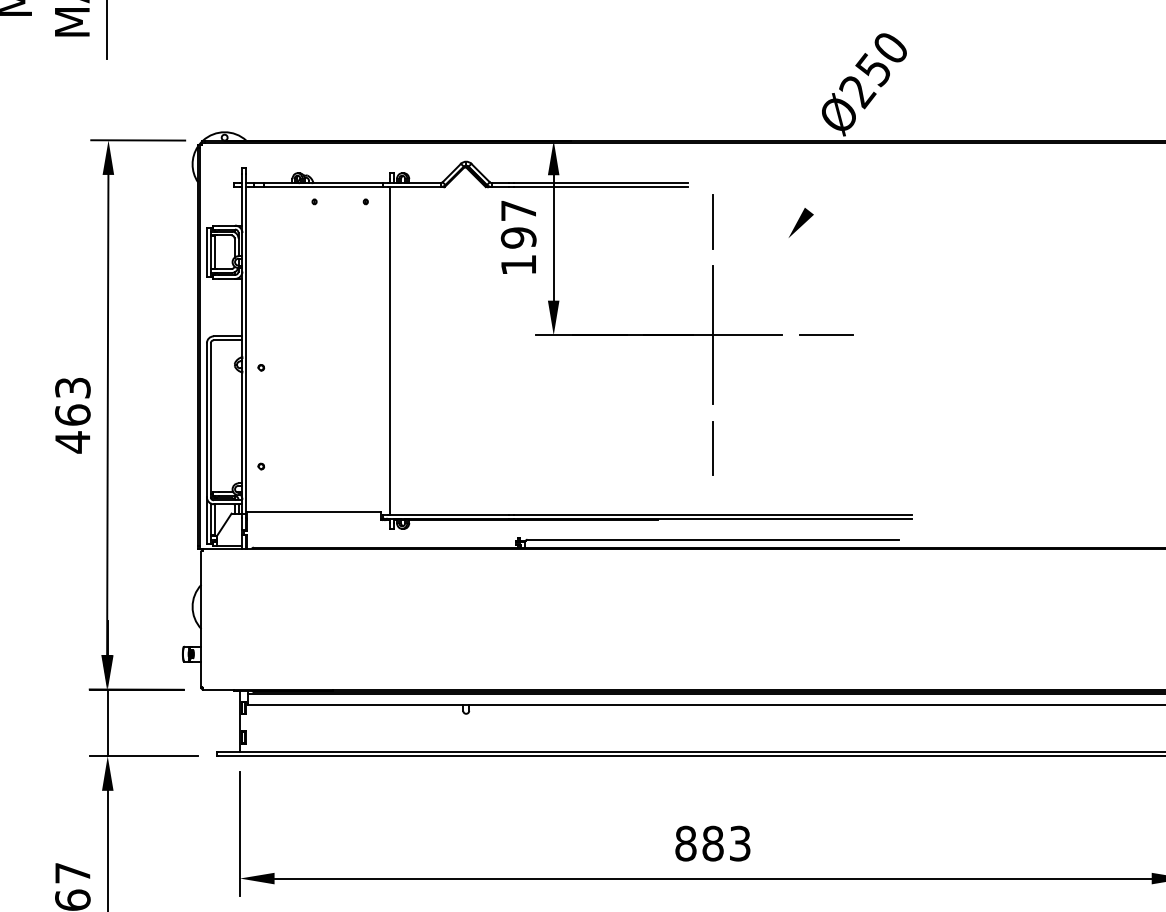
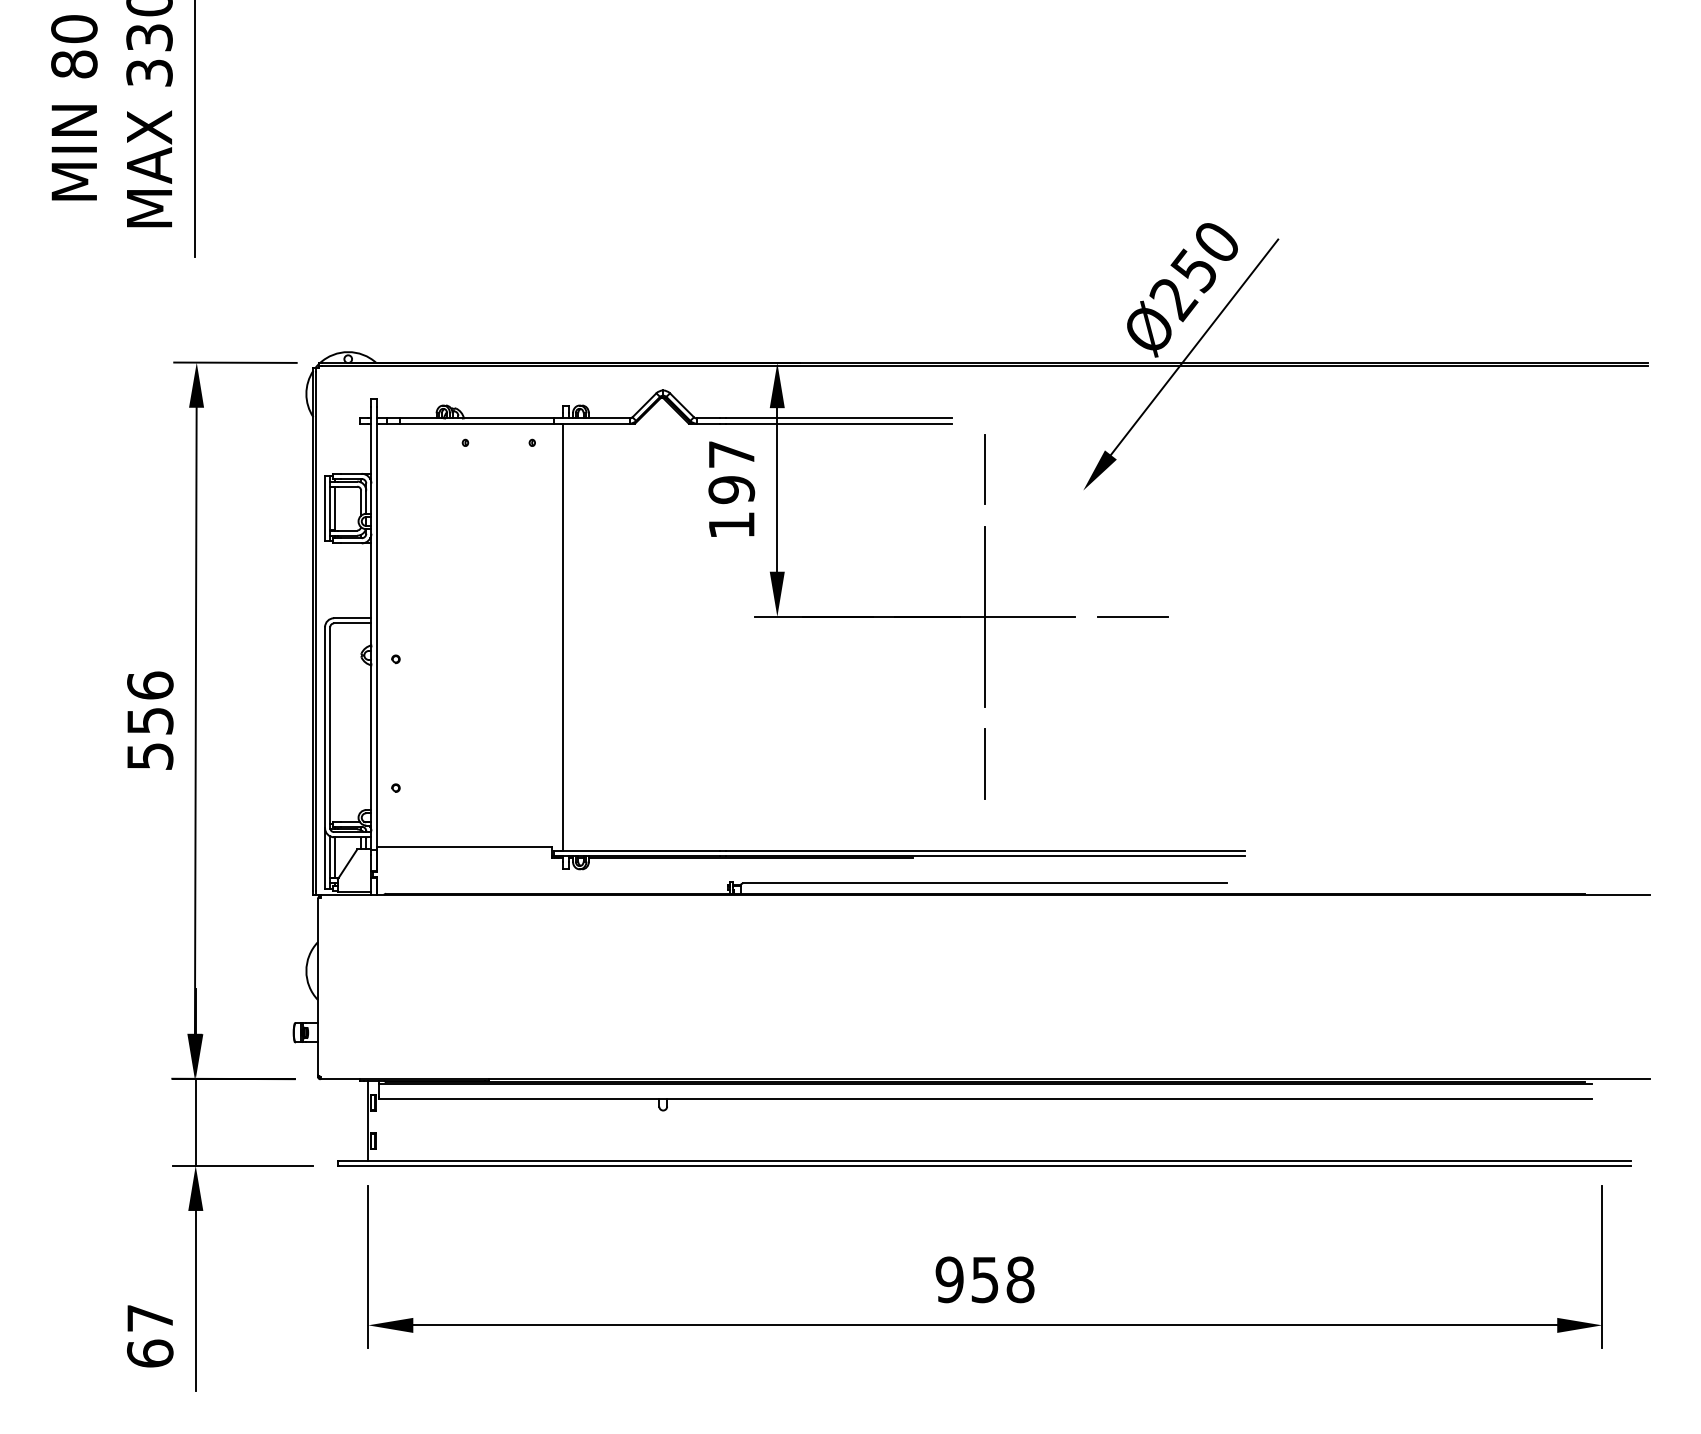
line: (873, 127) -> (1194, 346), added
text: (73, 415) -> (150, 721), 463 -> 556
text: (712, 843) -> (984, 1279), 883 -> 958

